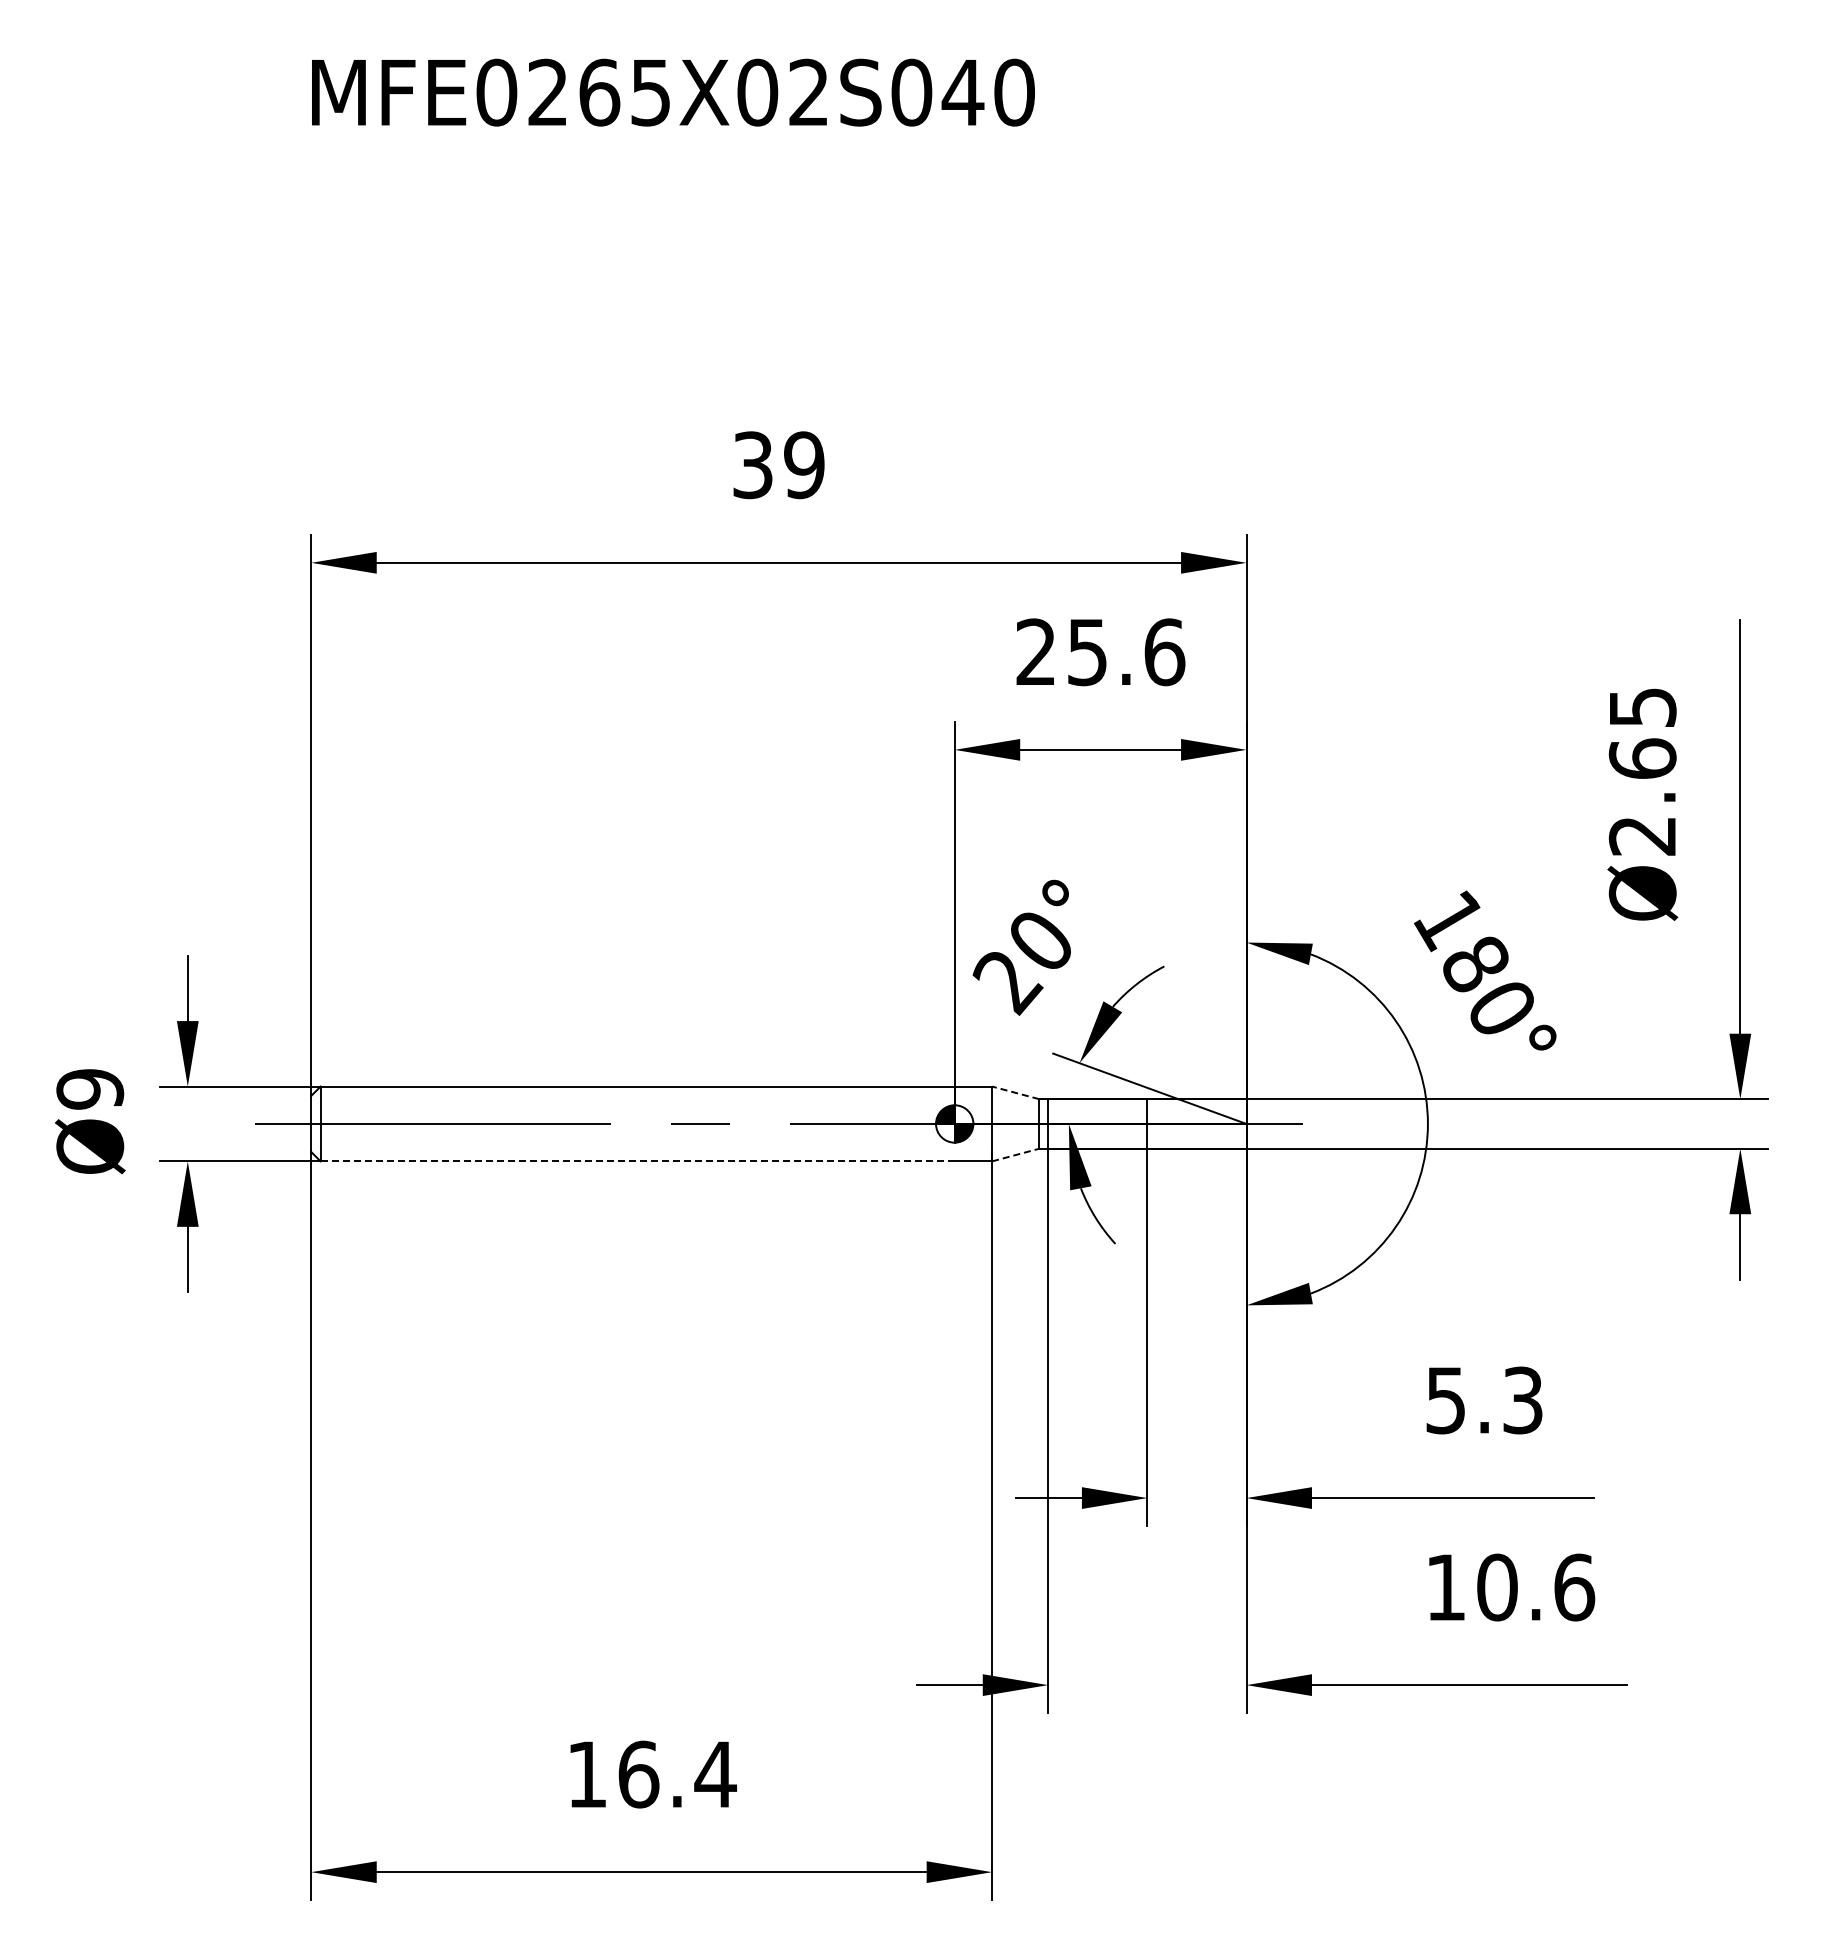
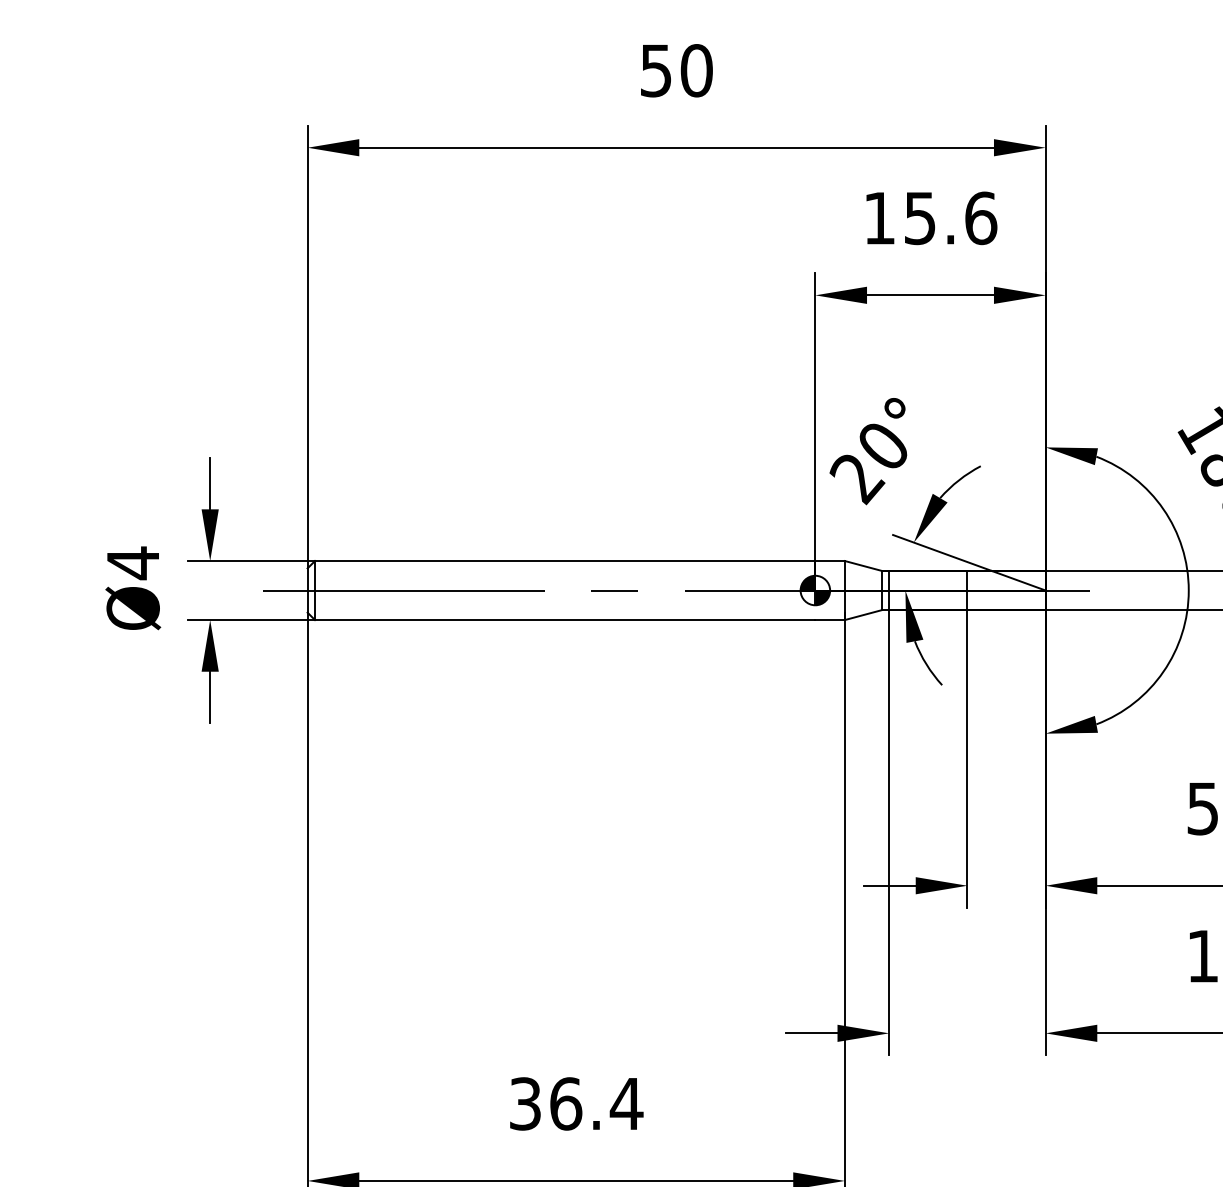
text: (778, 465) -> (676, 70), 39 -> 50
text: (1035, 651) -> (879, 217), 25.6 -> 15.6
text: (90, 1089) -> (133, 563), Ø9 -> Ø4
line: (1015, 1092) -> (863, 565), dashed -> solid
line: (1016, 1154) -> (864, 614), dashed -> solid
line: (638, 1161) -> (565, 620), dashed -> solid
text: (587, 1774) -> (525, 1103), 16.4 -> 36.4

